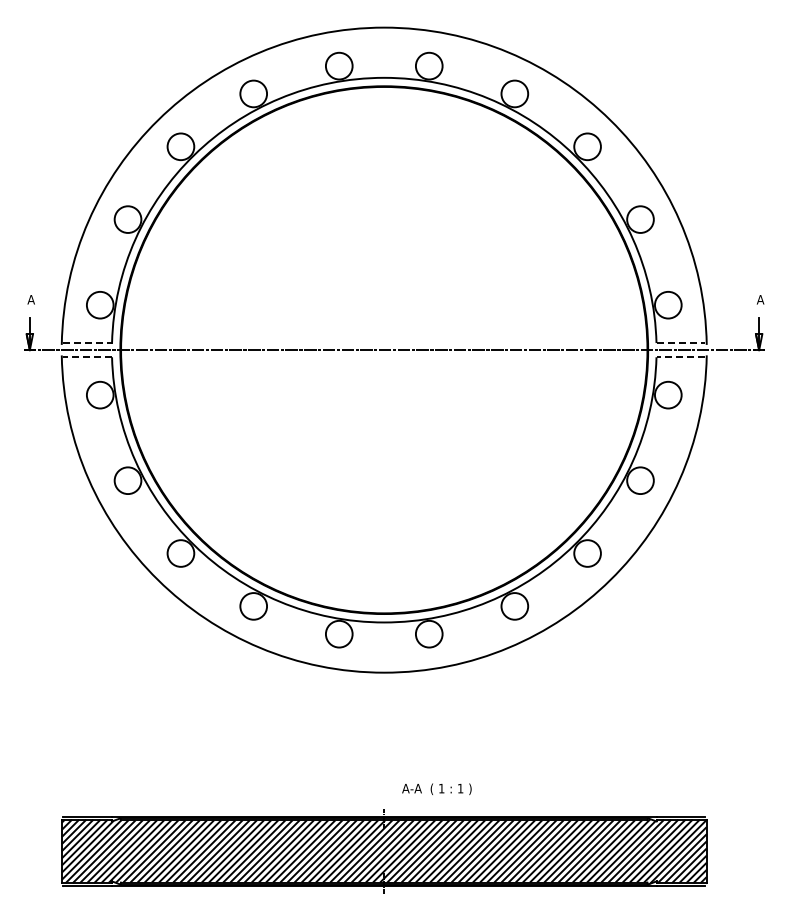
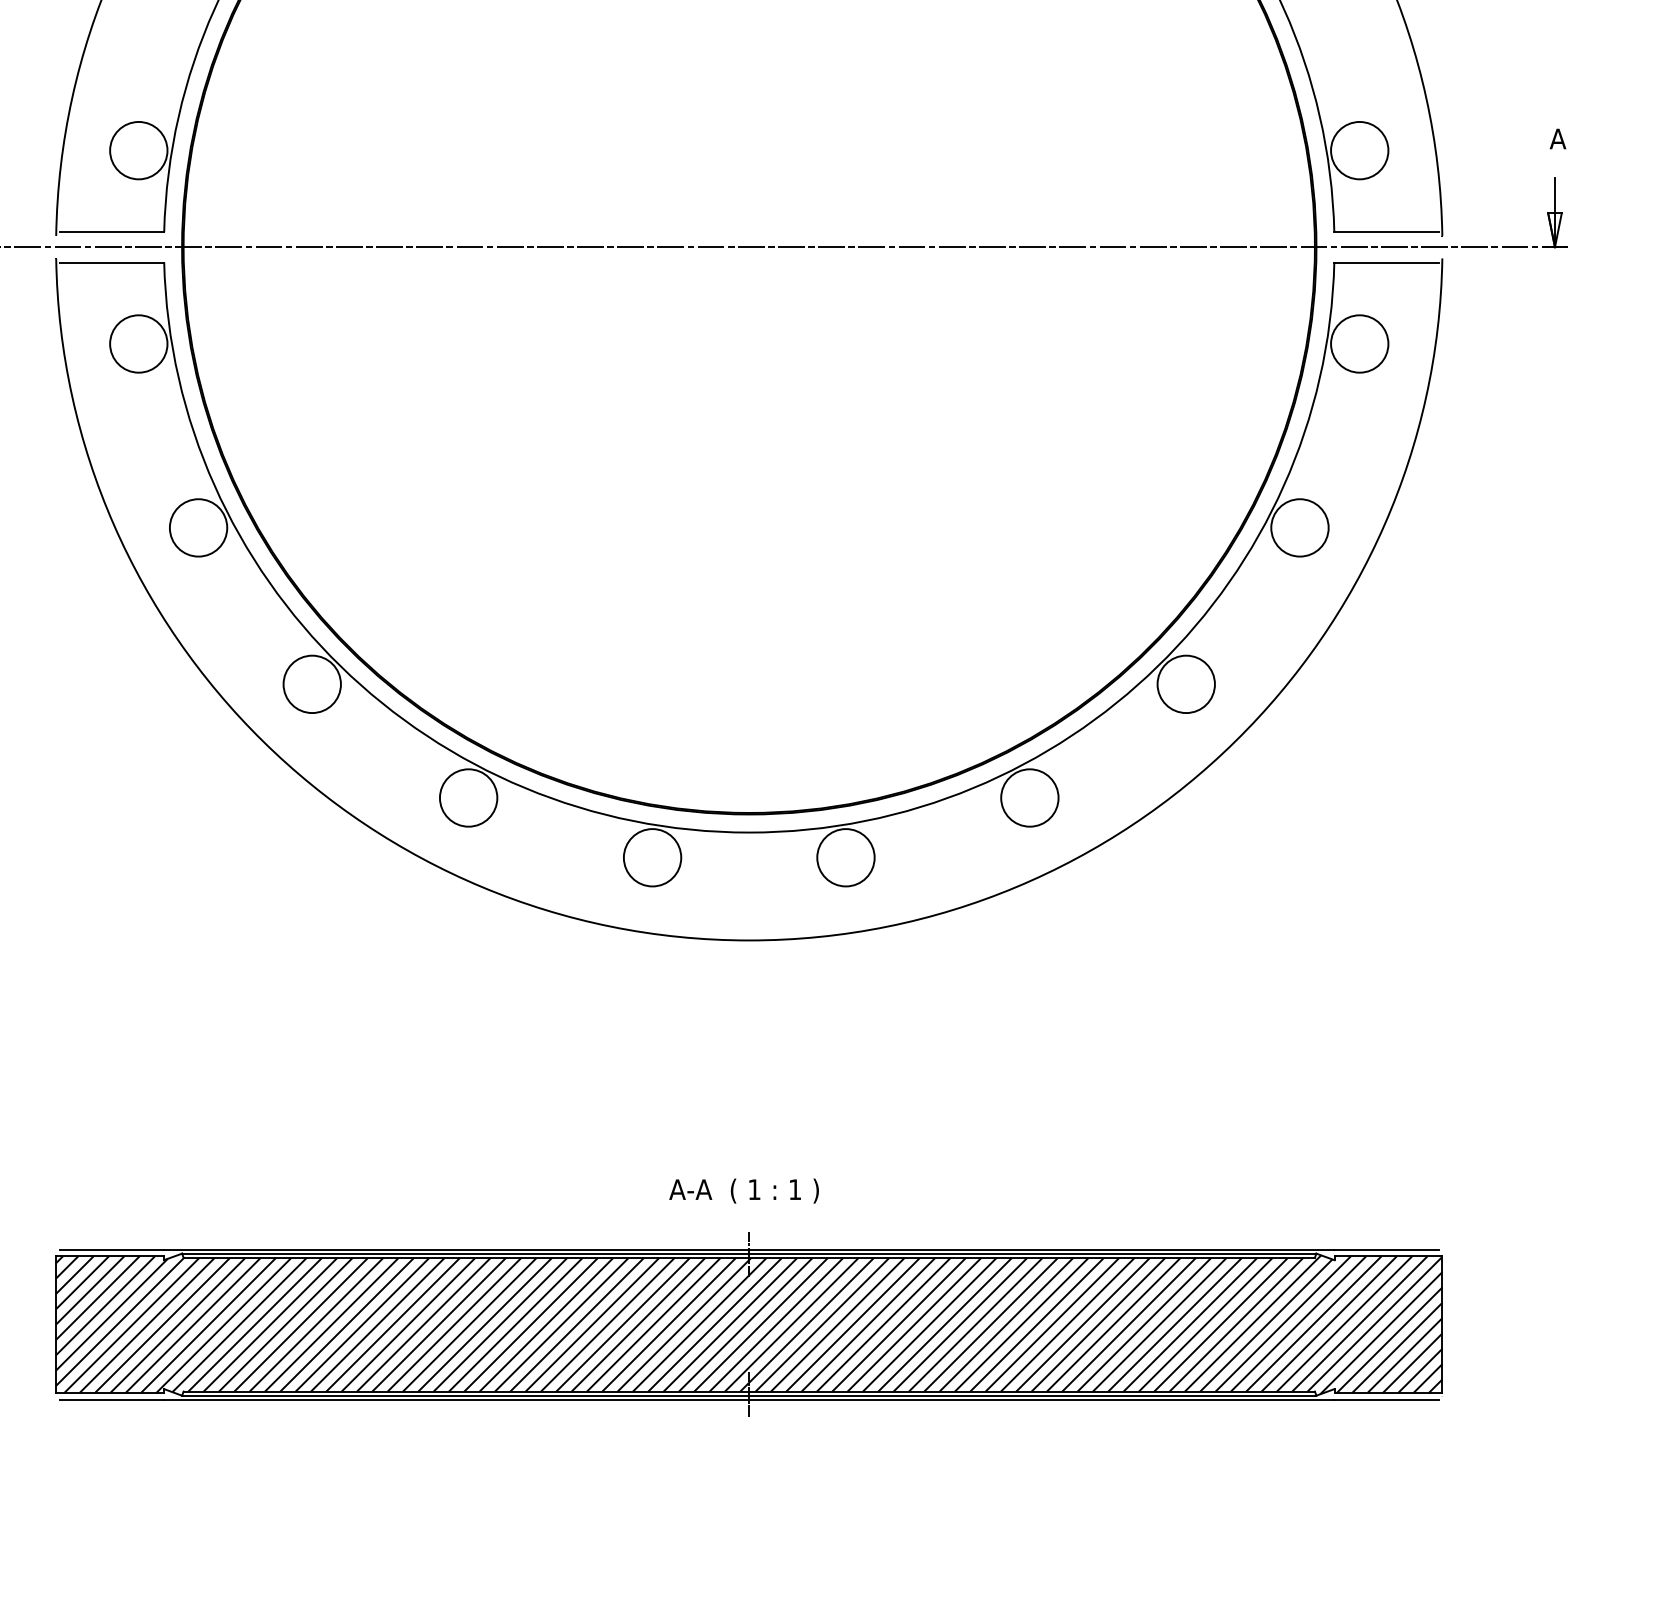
line: (88, 343) -> (113, 232), dashed -> solid
line: (681, 343) -> (1388, 232), dashed -> solid
line: (87, 357) -> (111, 263), dashed -> solid
line: (680, 357) -> (1385, 263), dashed -> solid
text: (436, 788) -> (743, 1189), moved

